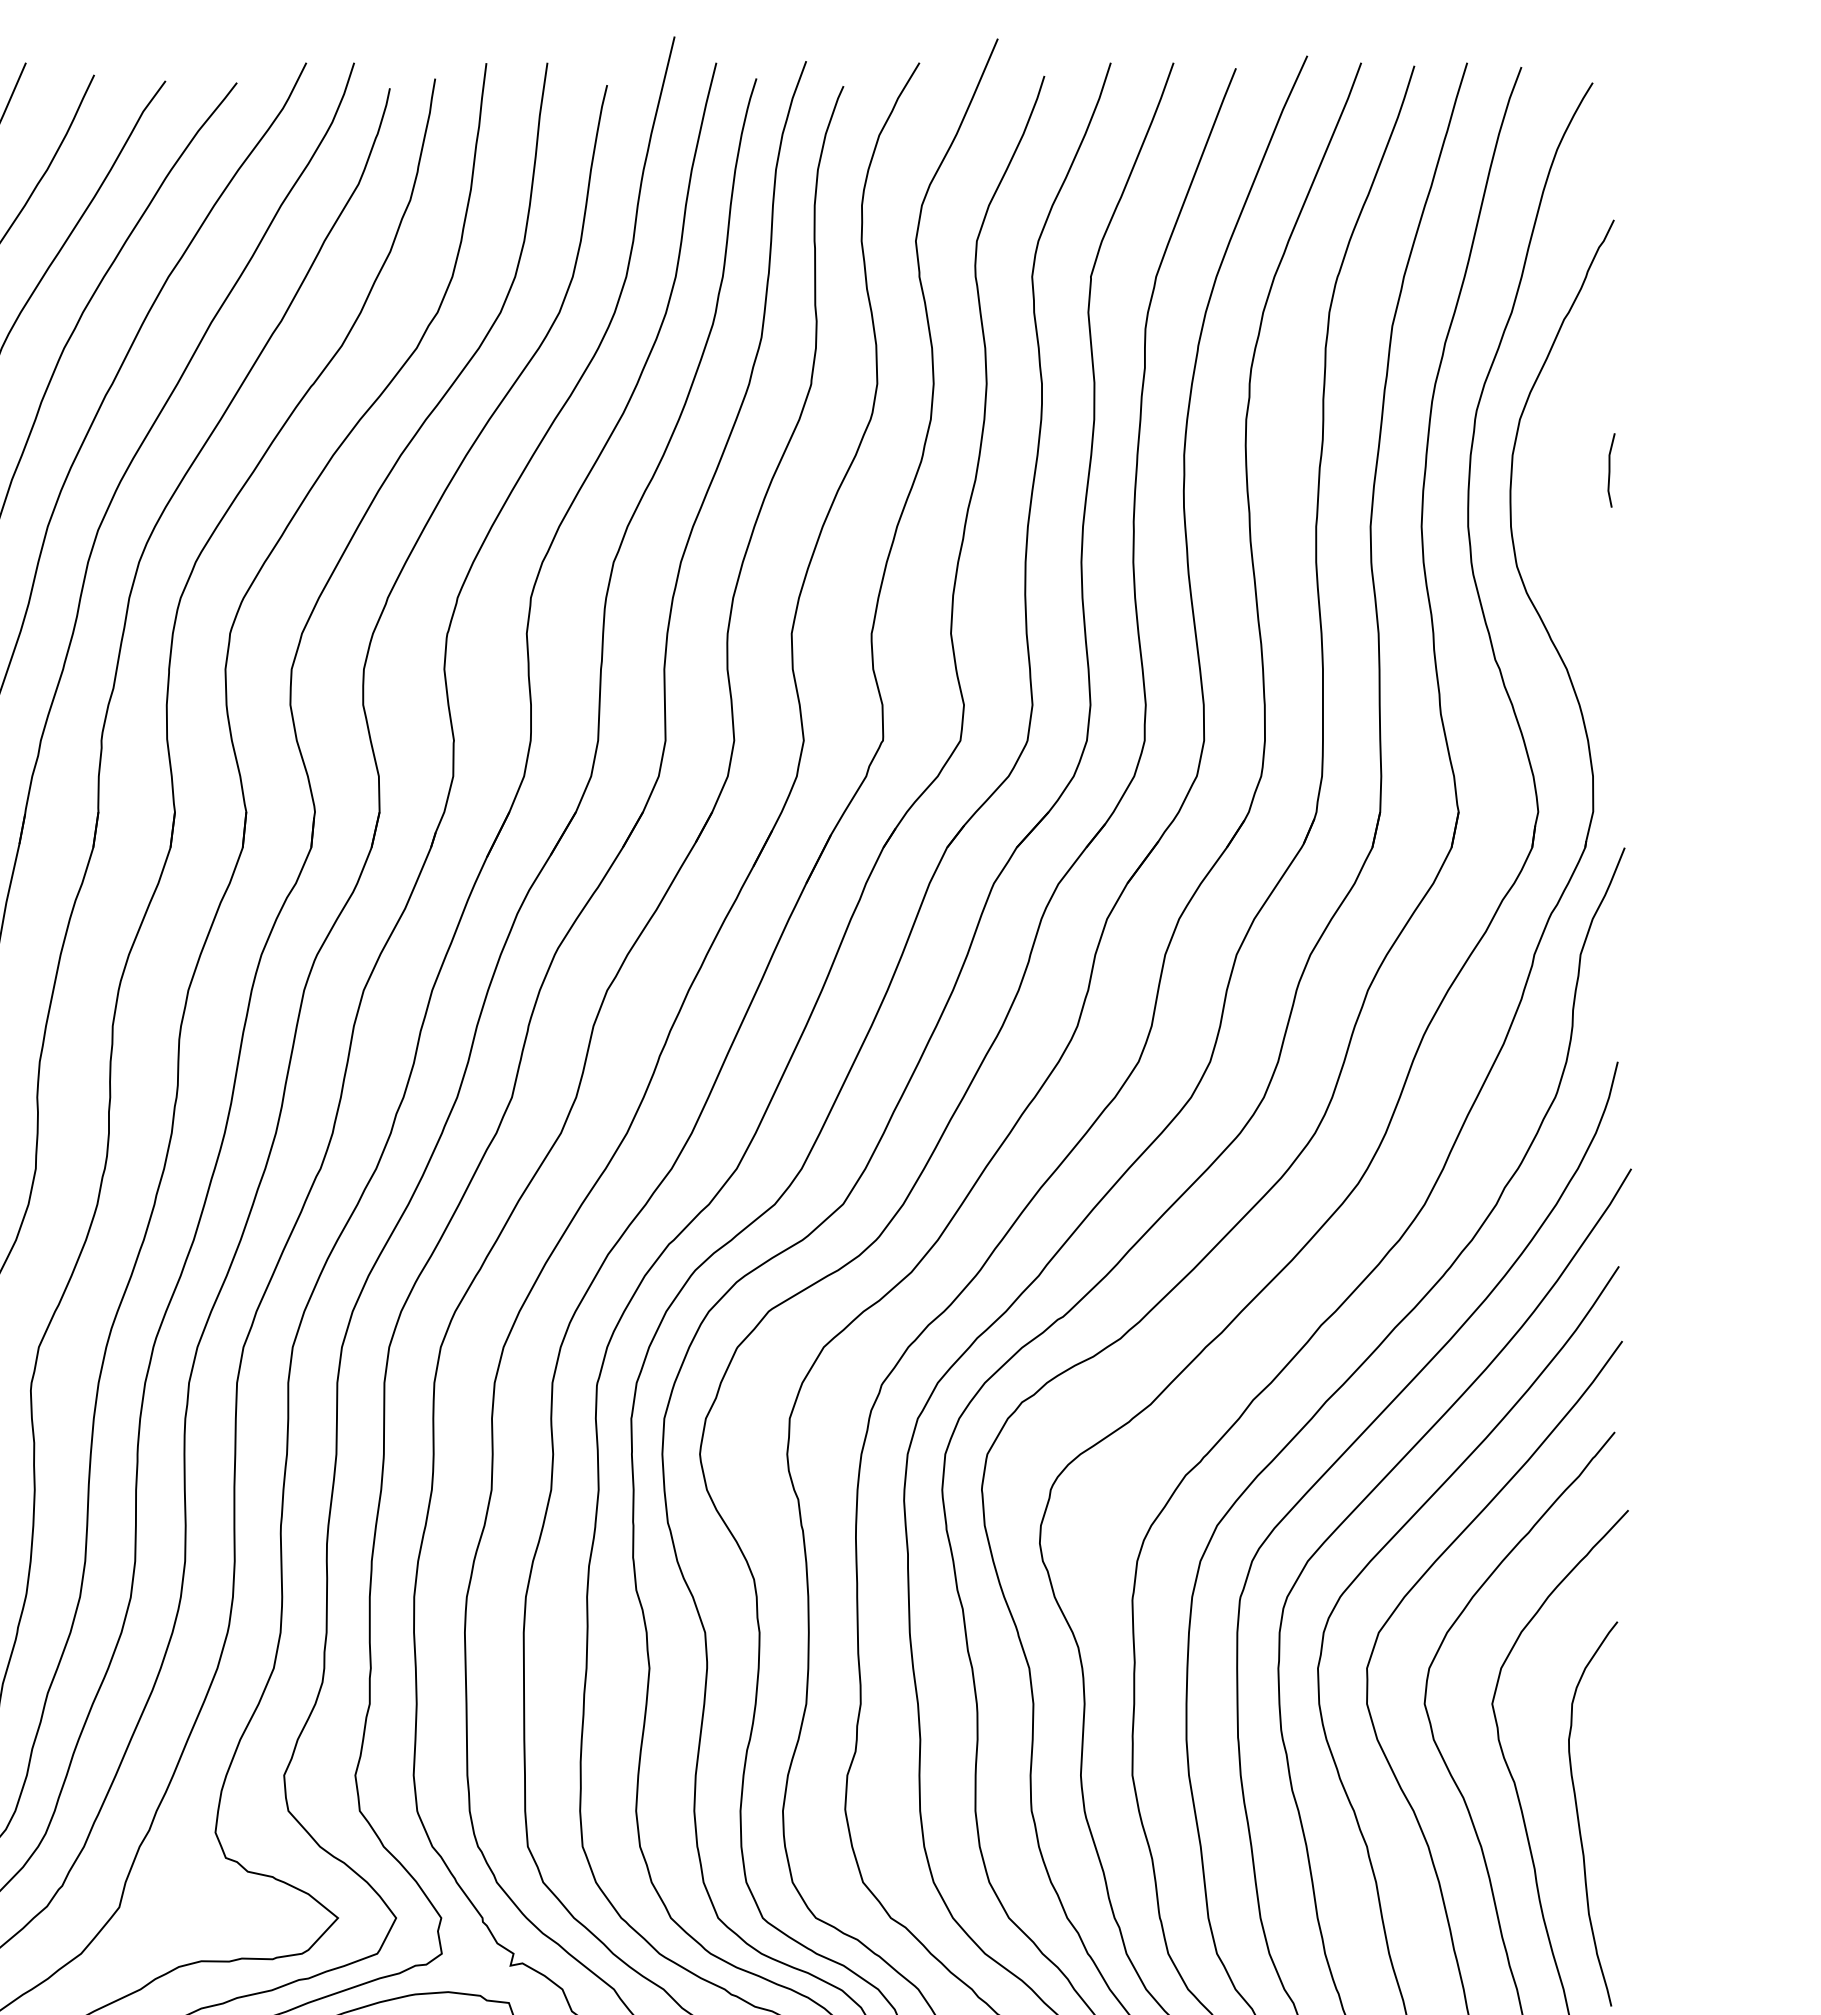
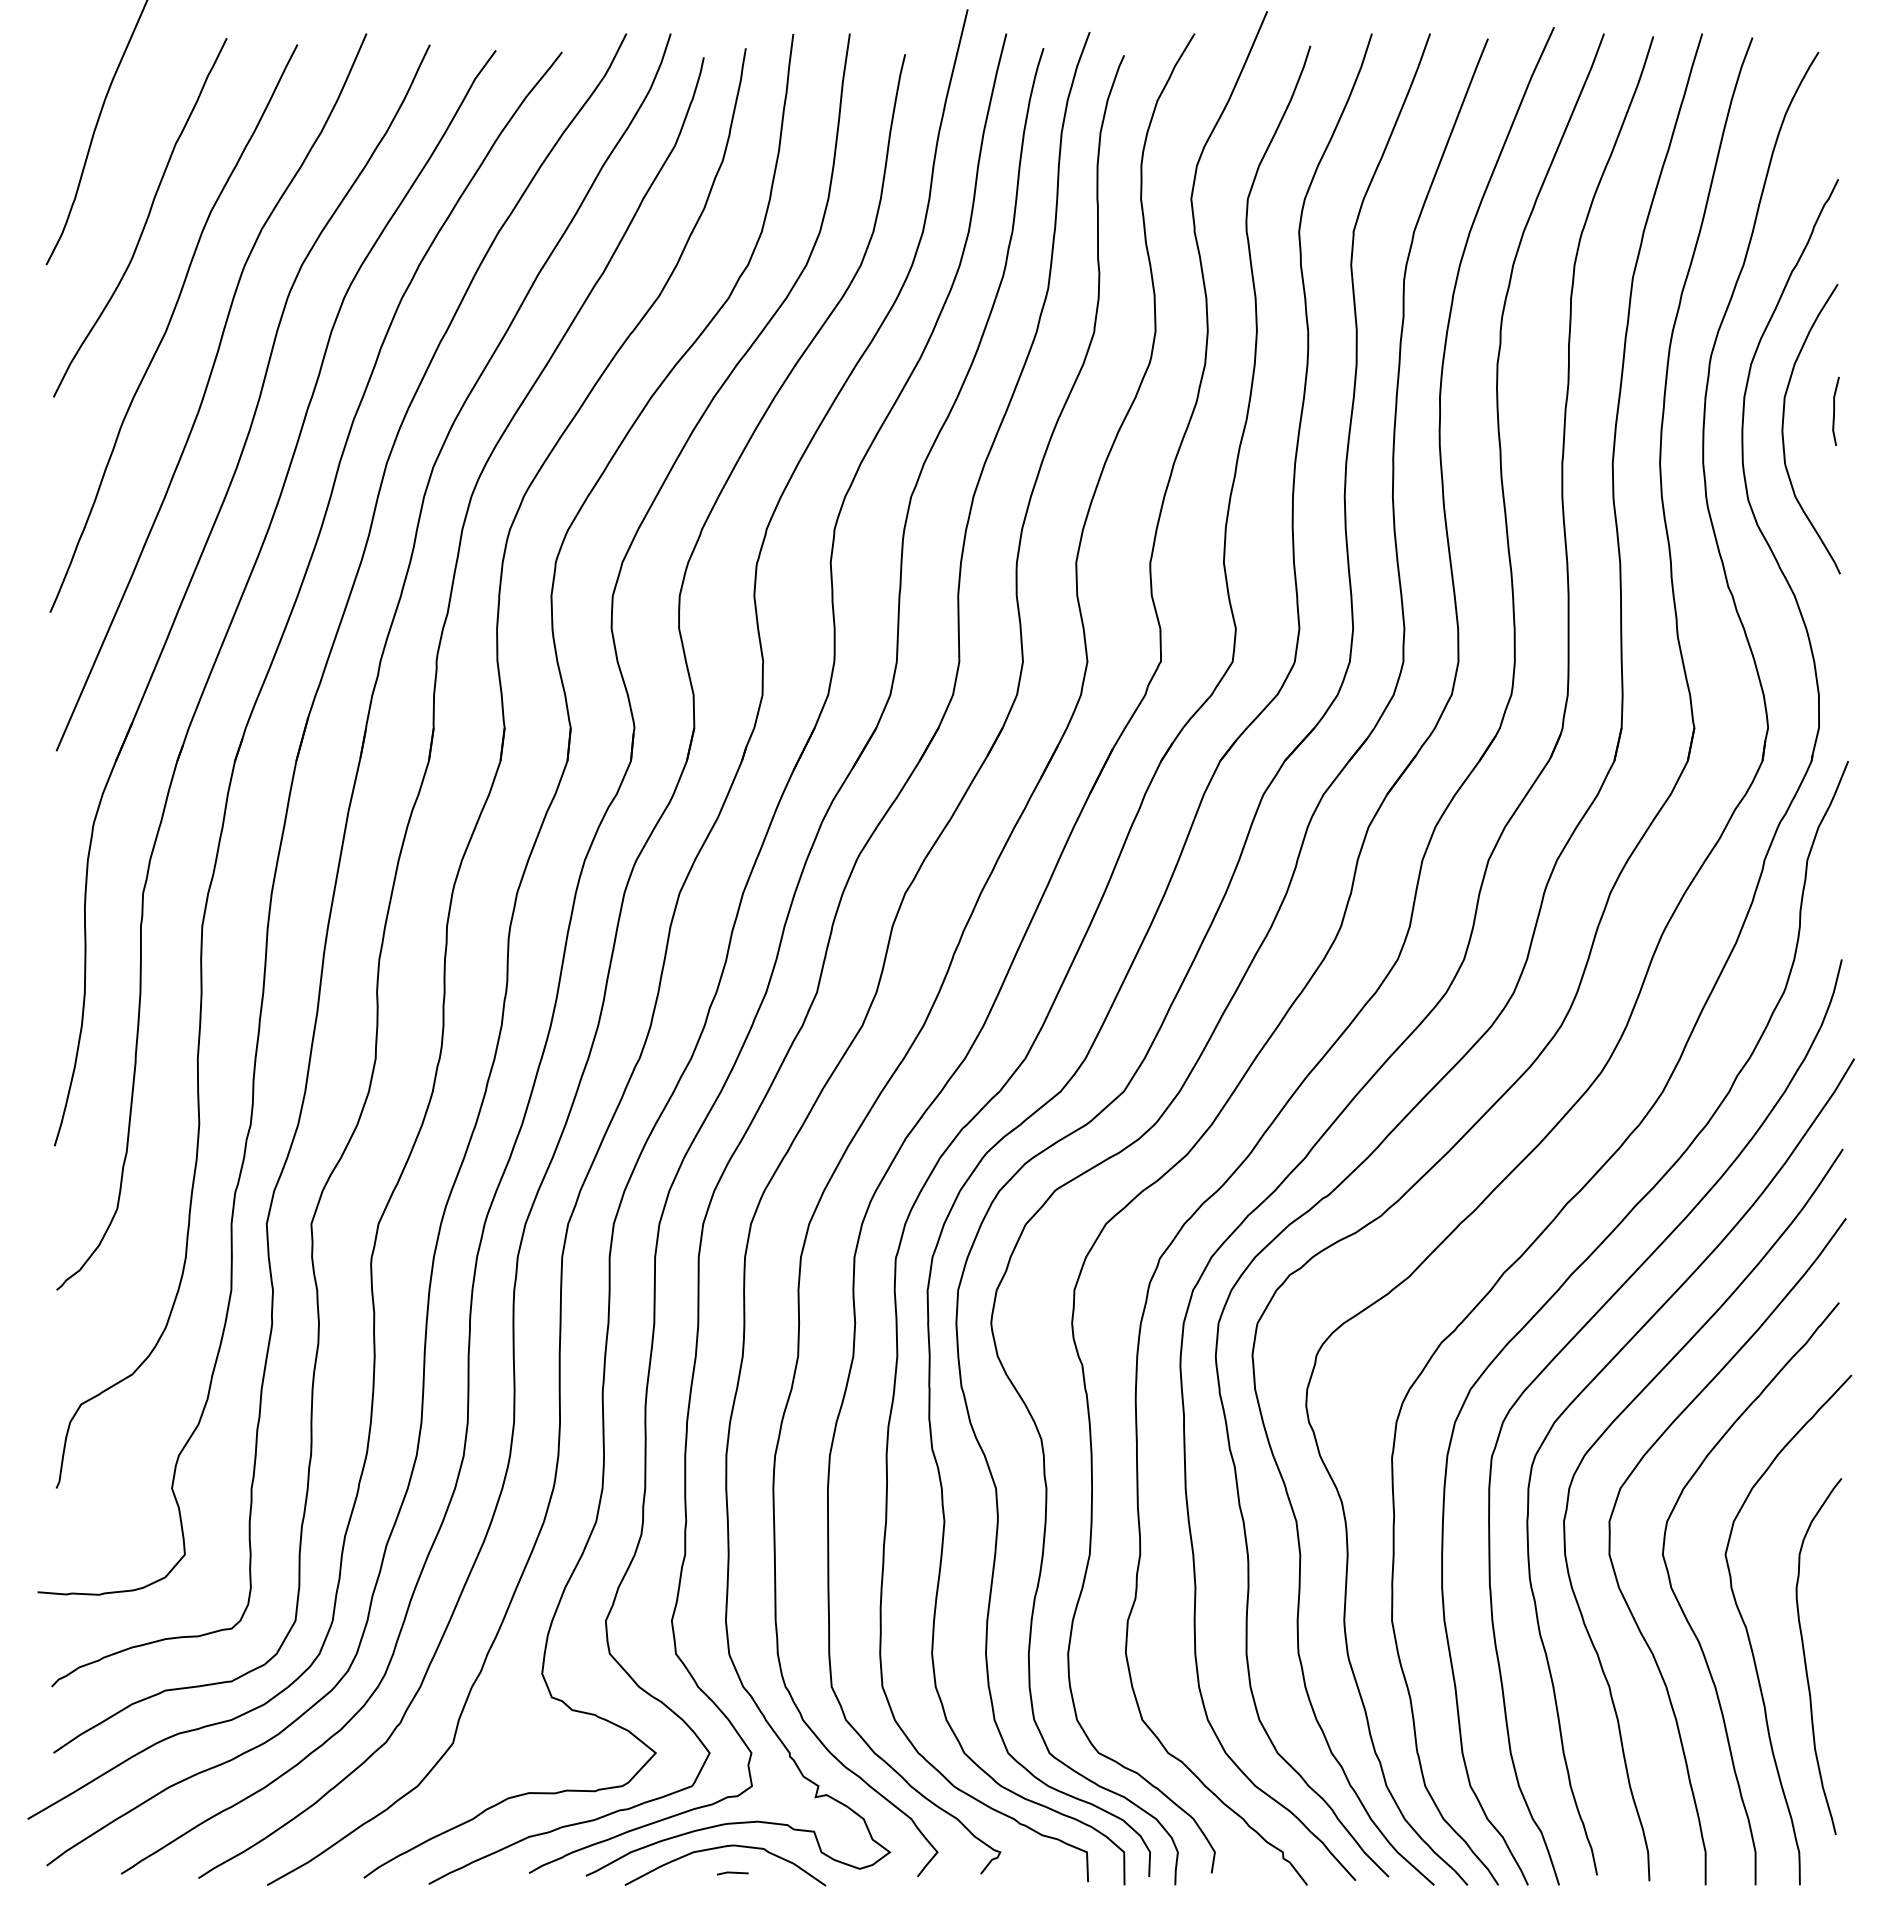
curve: (1554, 489) -> (1783, 429), added

